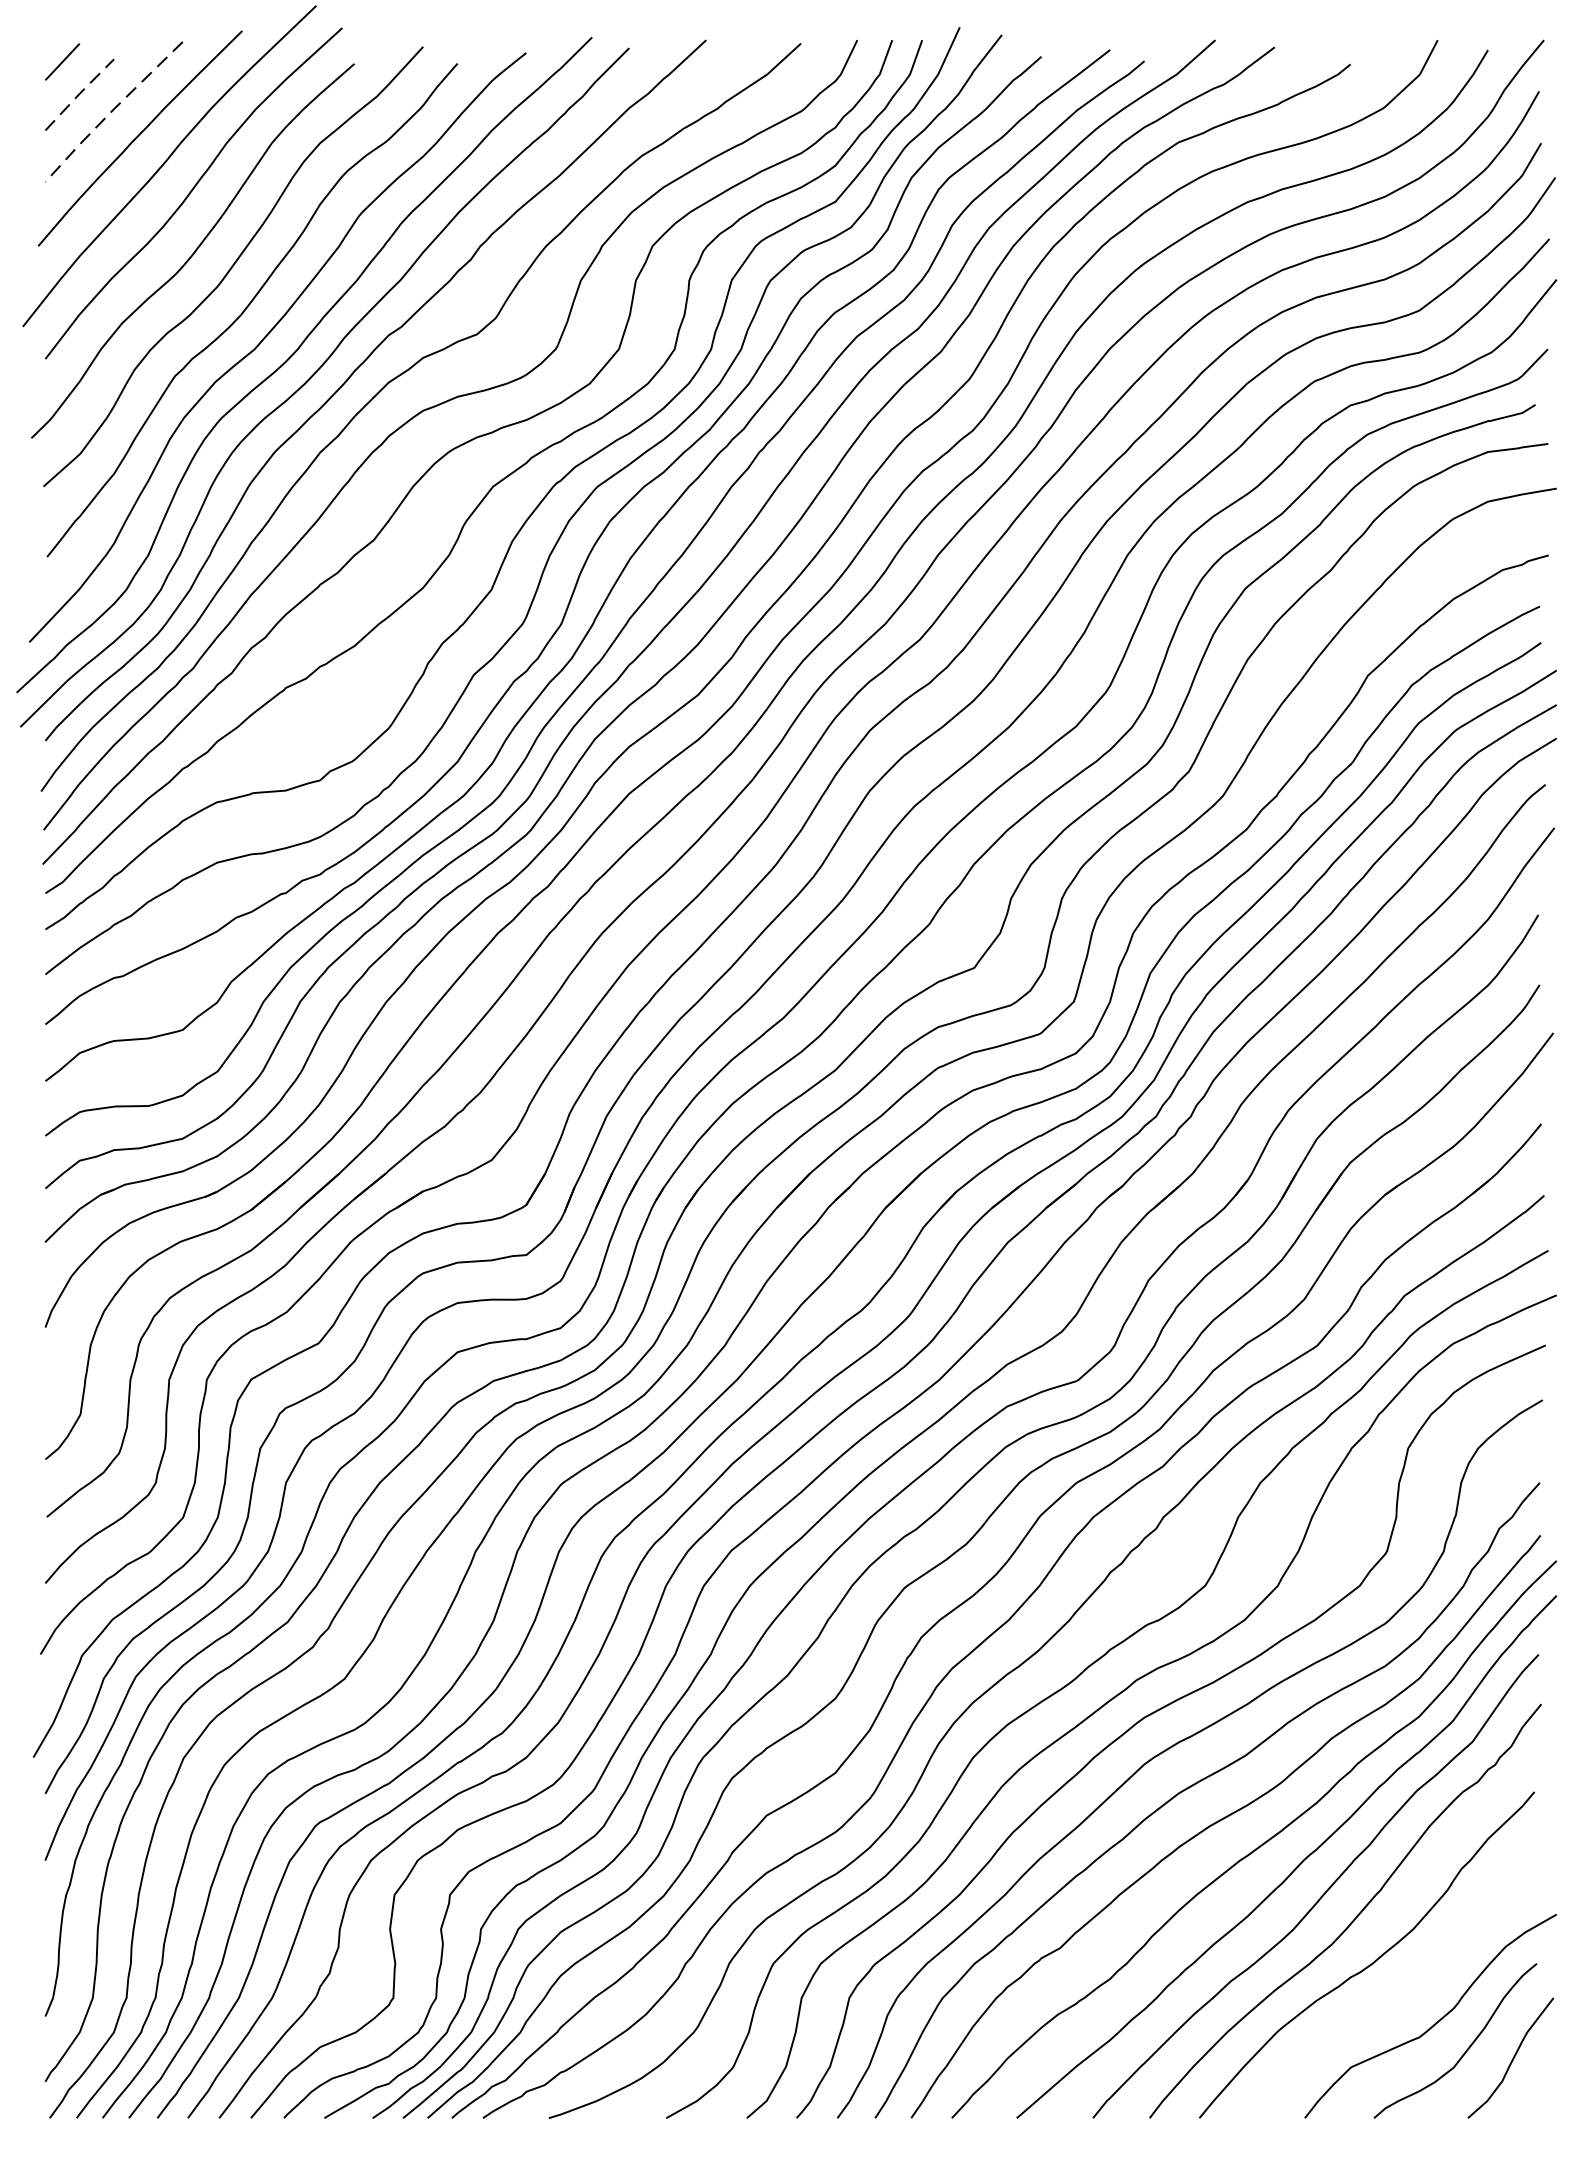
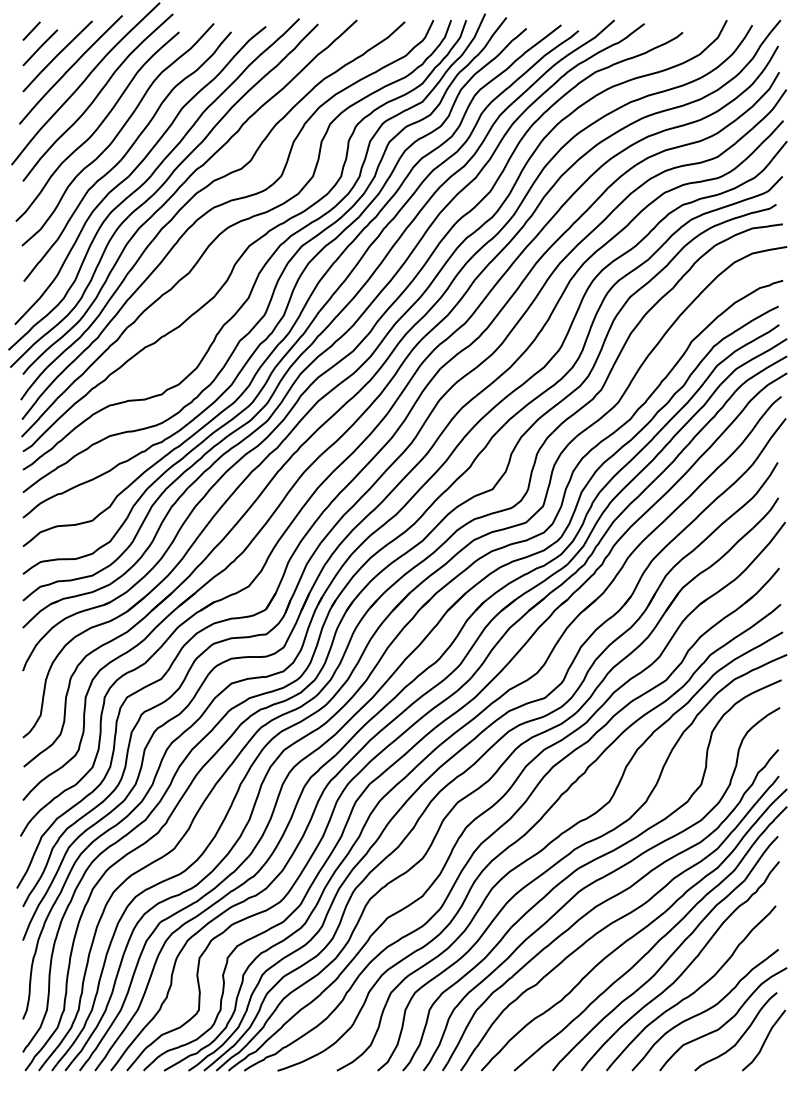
line: (79, 94) -> (40, 47), dashed -> solid
line: (111, 112) -> (56, 56), dashed -> solid
curve: (1393, 1998) -> (704, 1010), added

